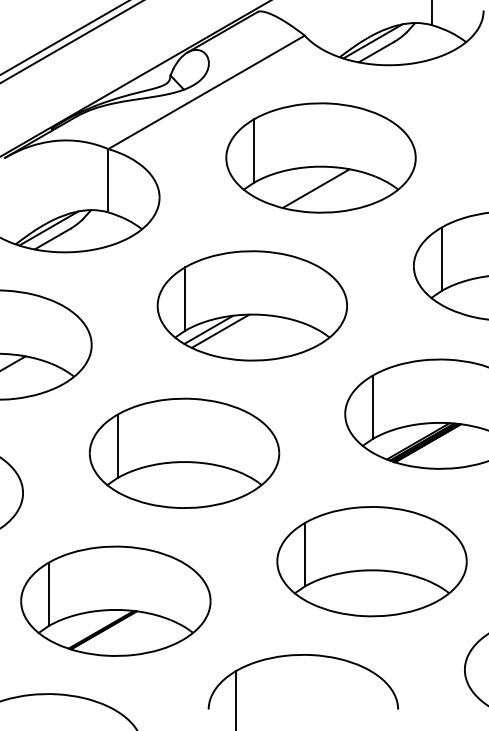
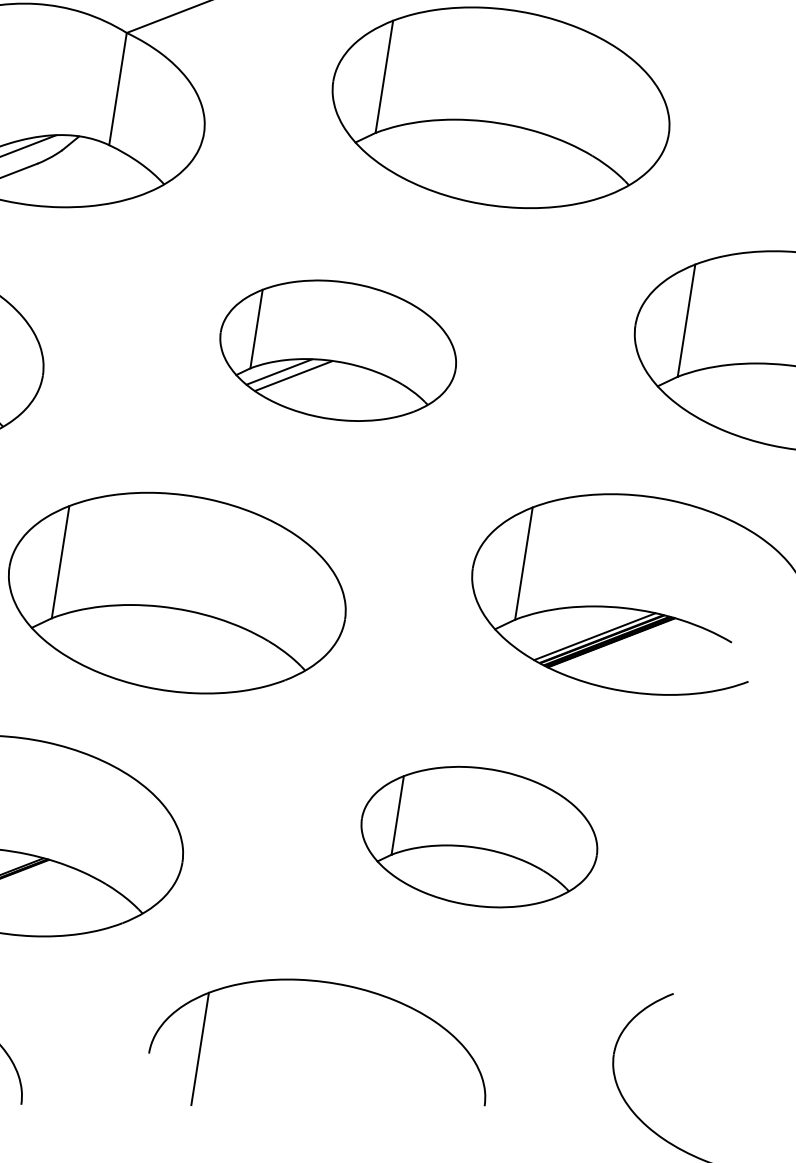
line: (315, 188) -> (482, 160), removed
part: (251, 305) -> (336, 349), size x0.7
part: (371, 561) -> (478, 836), size x0.7

